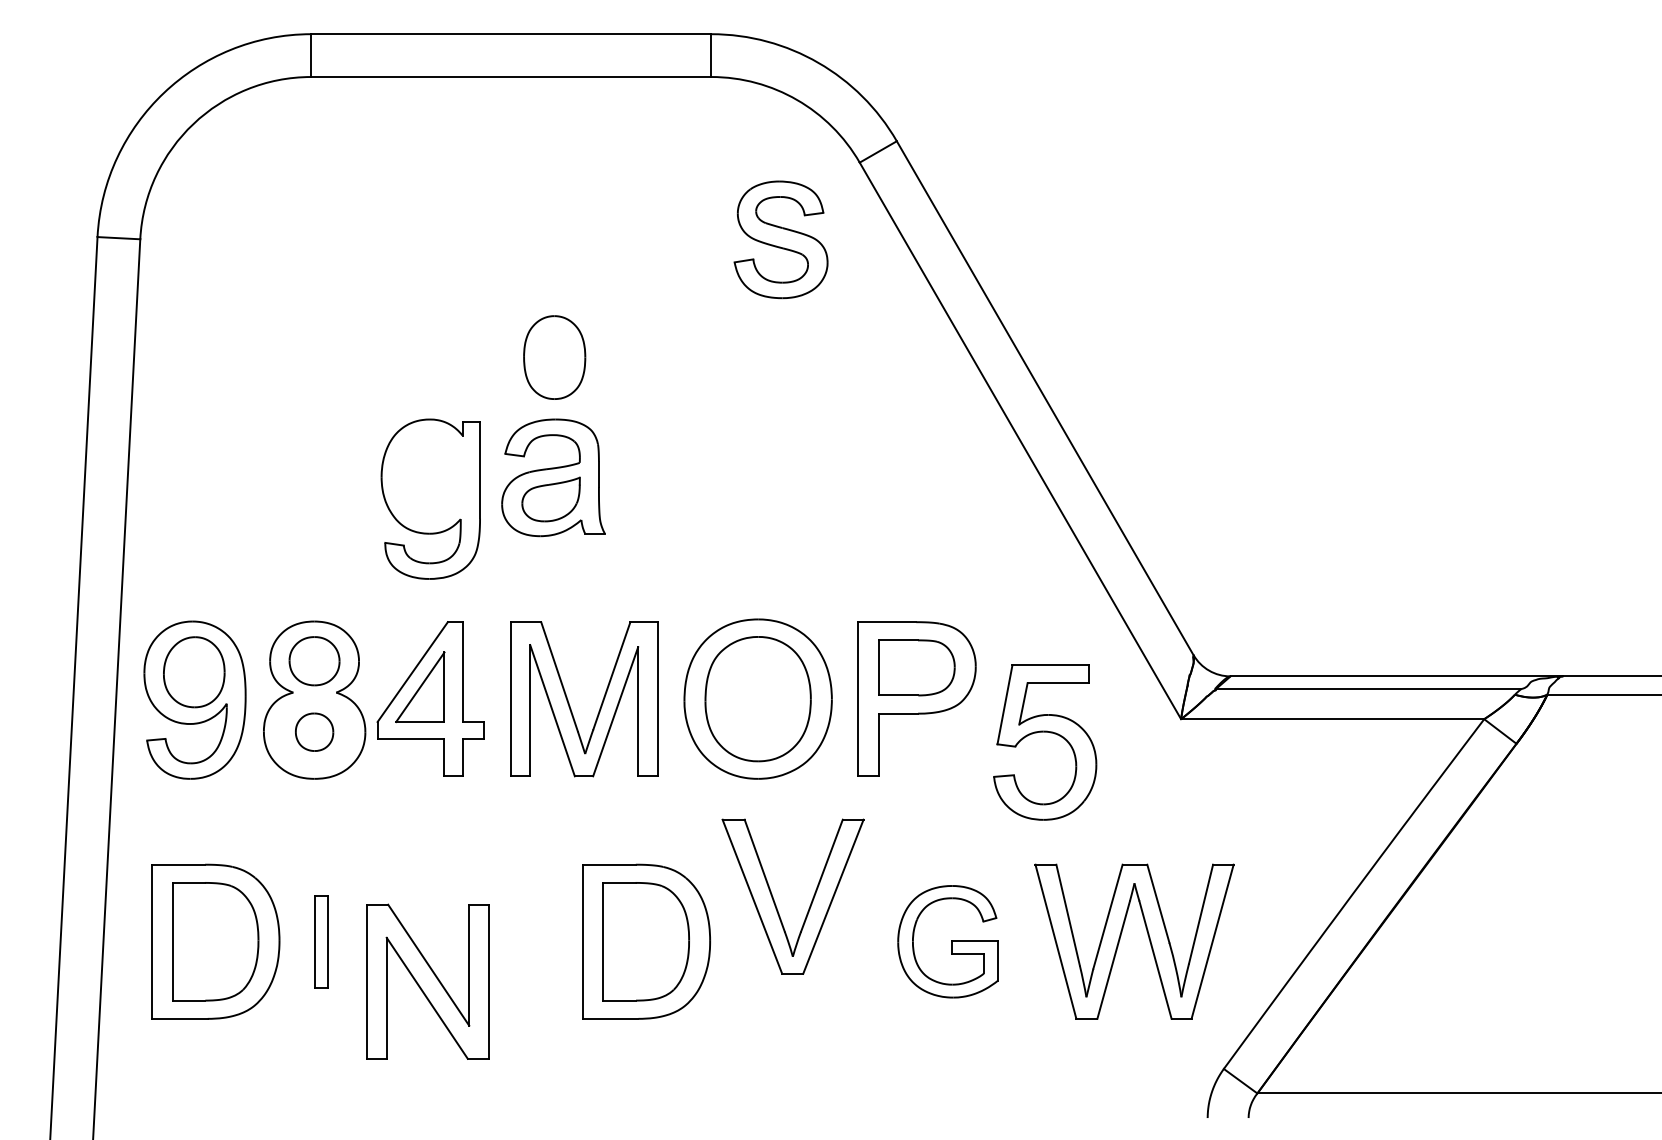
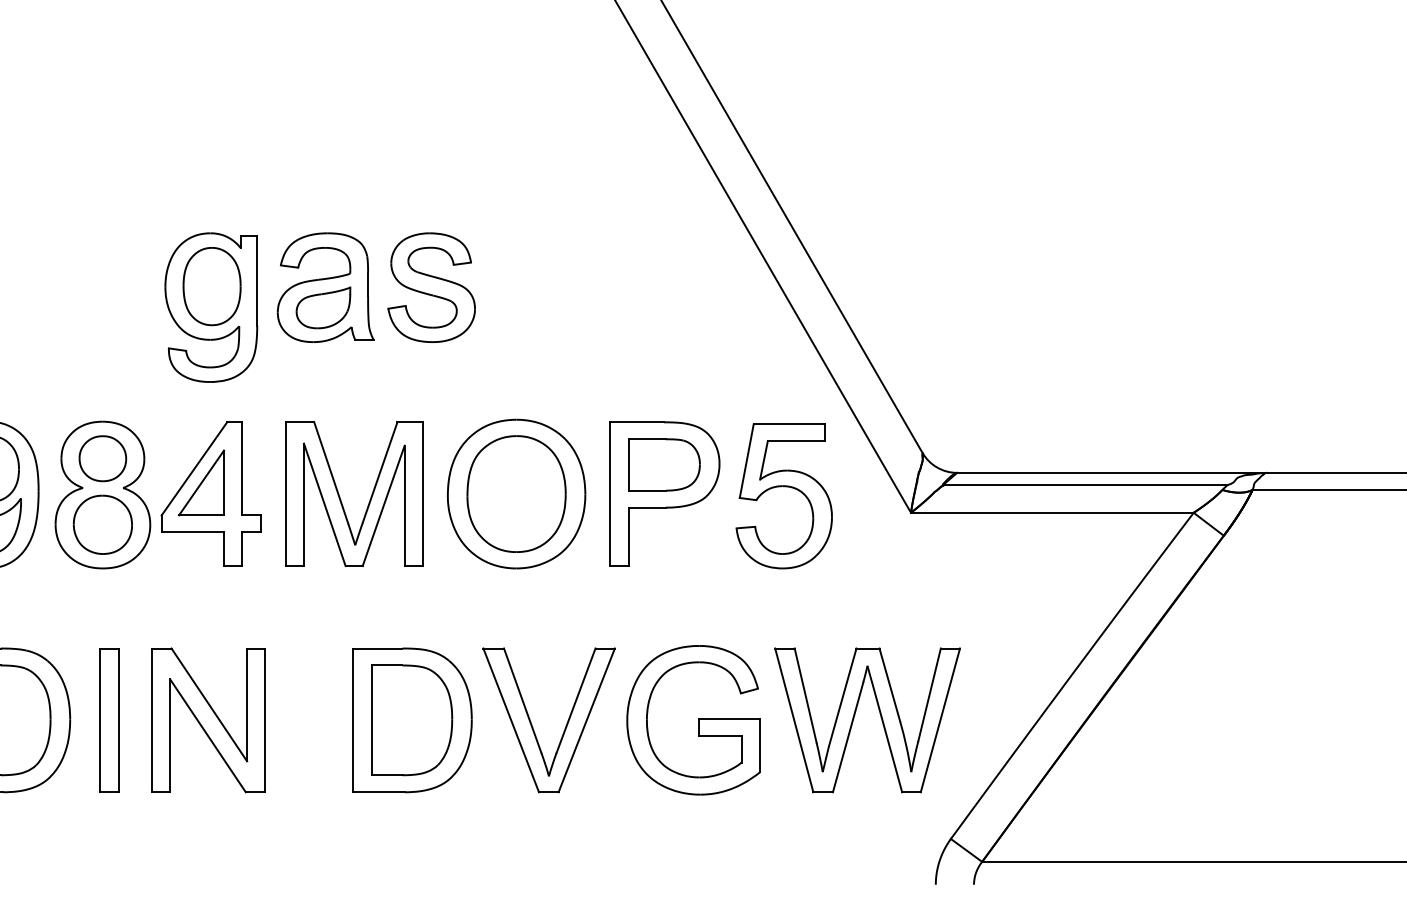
part: (780, 239) -> (431, 287), moved
part: (554, 357) -> (211, 286), moved
part: (314, 732) -> (102, 525), size x1.67
part: (1045, 732) -> (784, 486), moved
part: (775, 902) -> (532, 725), moved
part: (321, 941) -> (109, 720), size x1.67
part: (947, 941) -> (693, 720), size x1.43
part: (427, 981) -> (208, 720), moved

